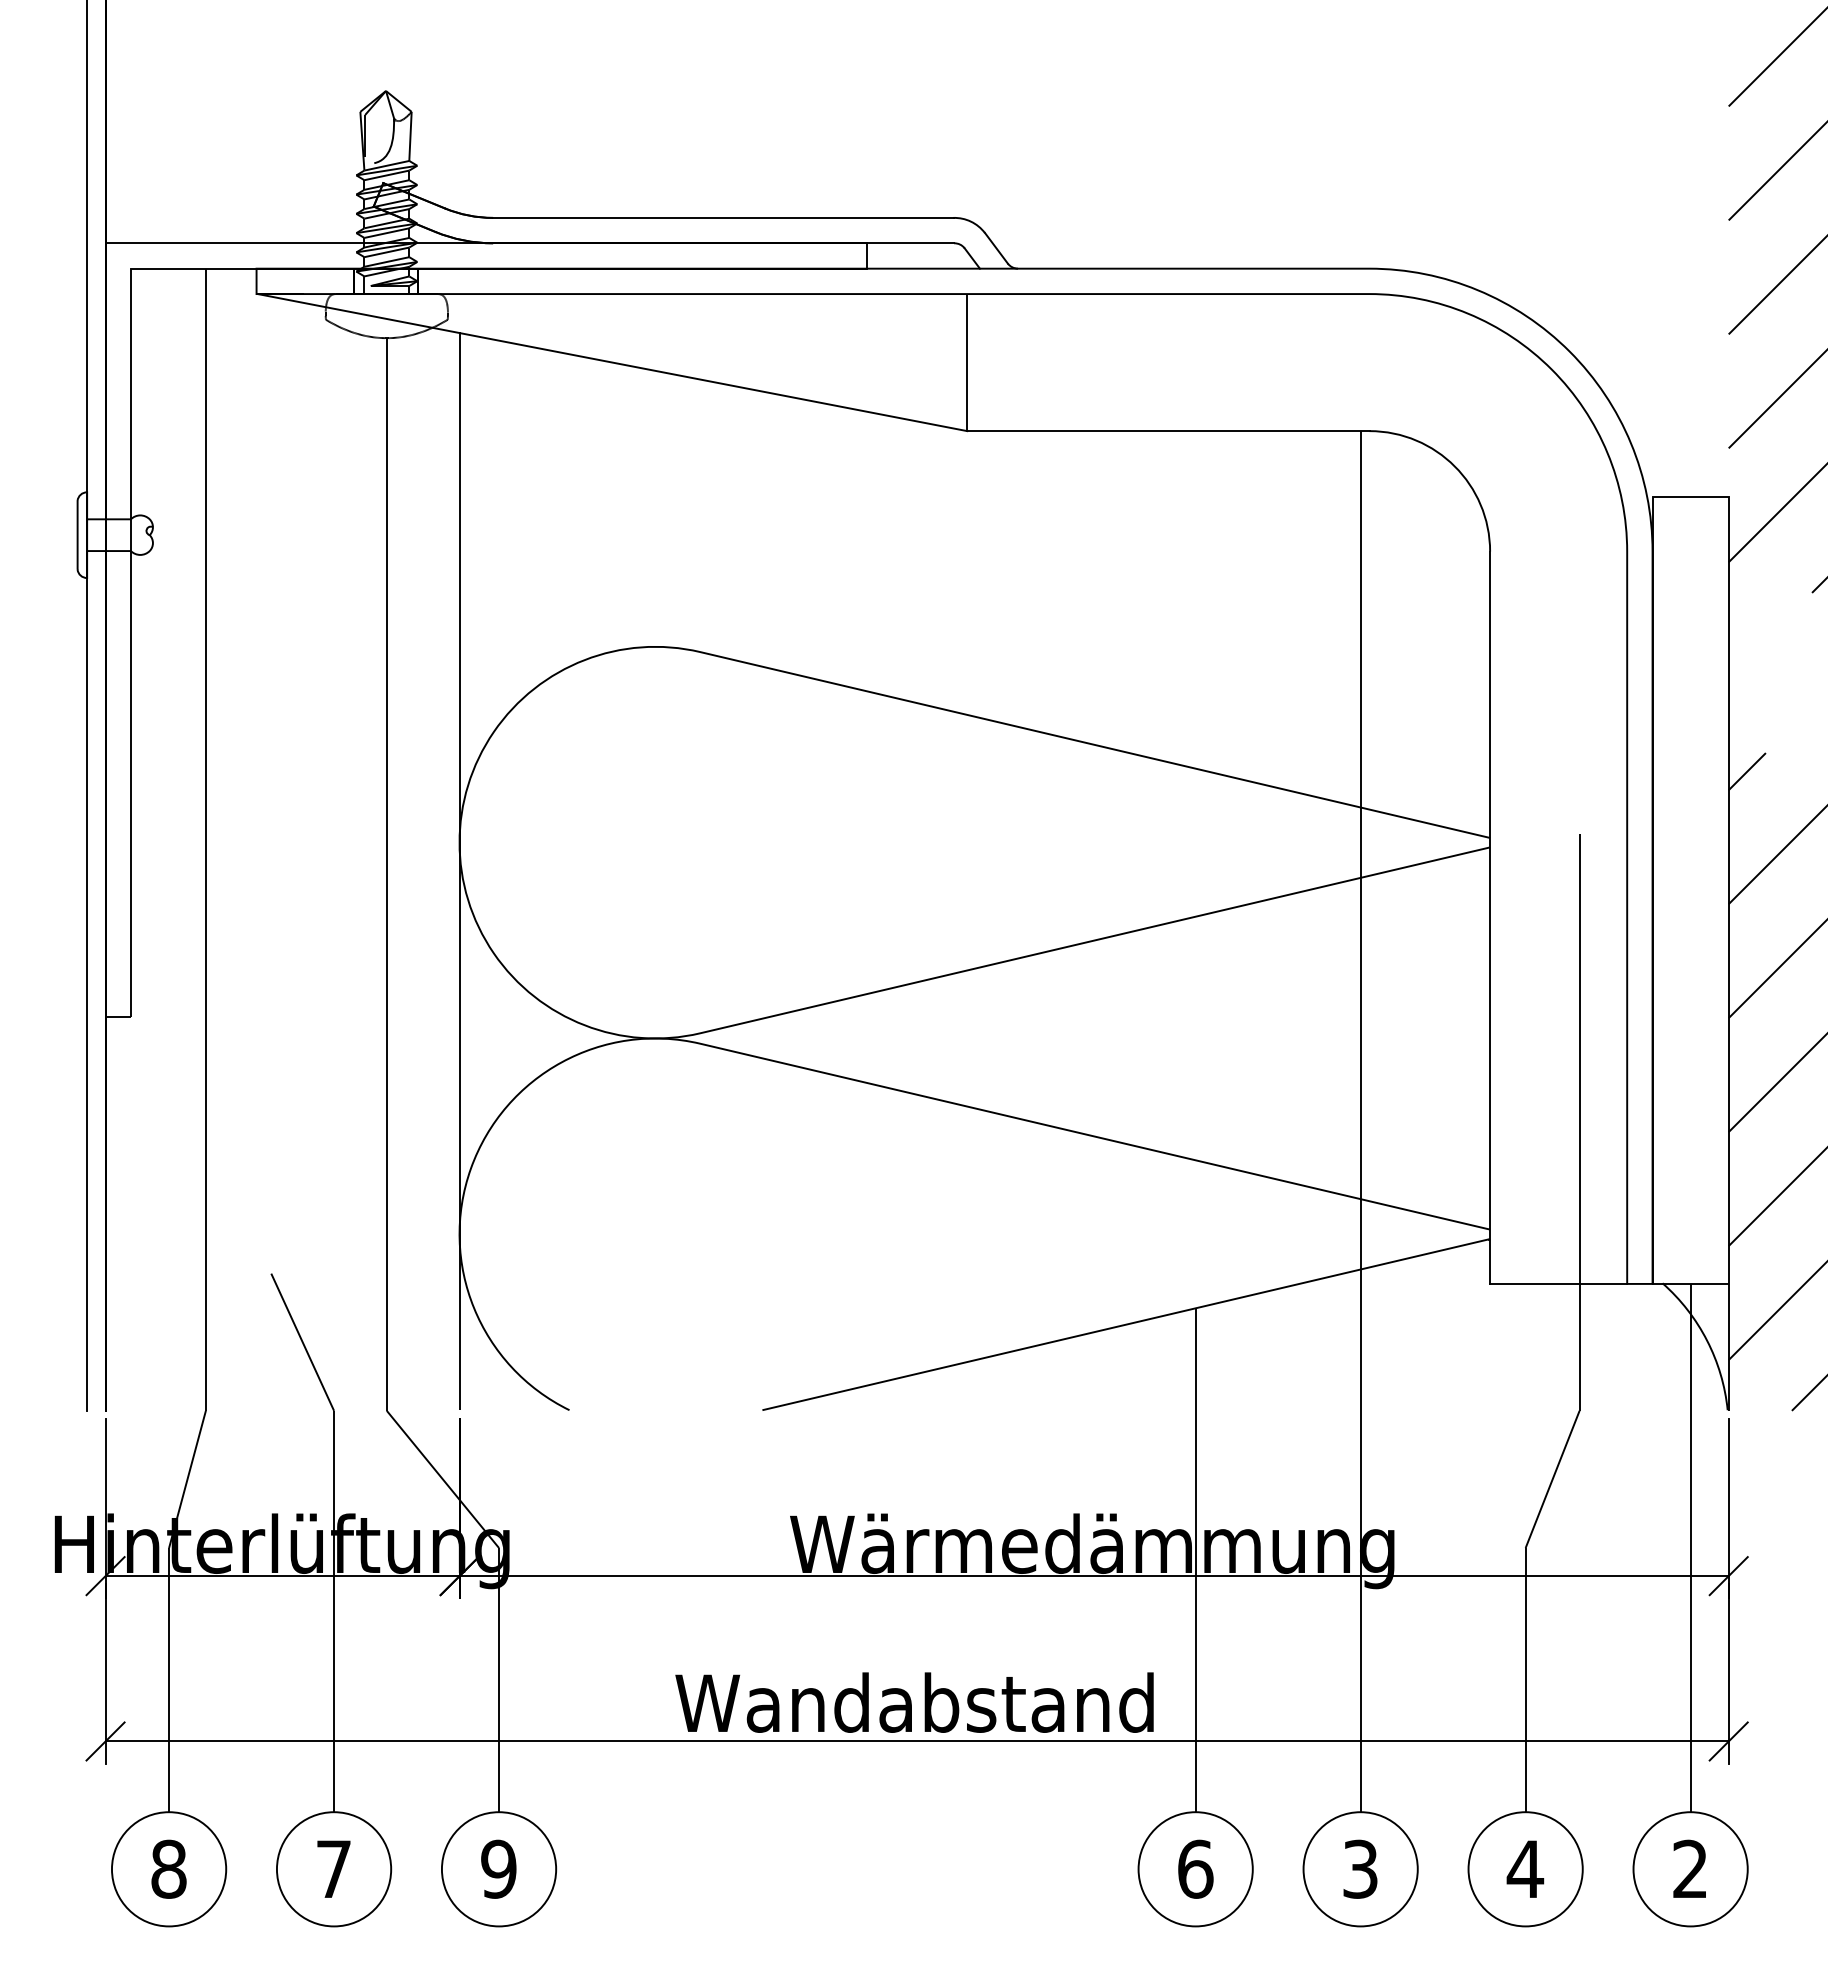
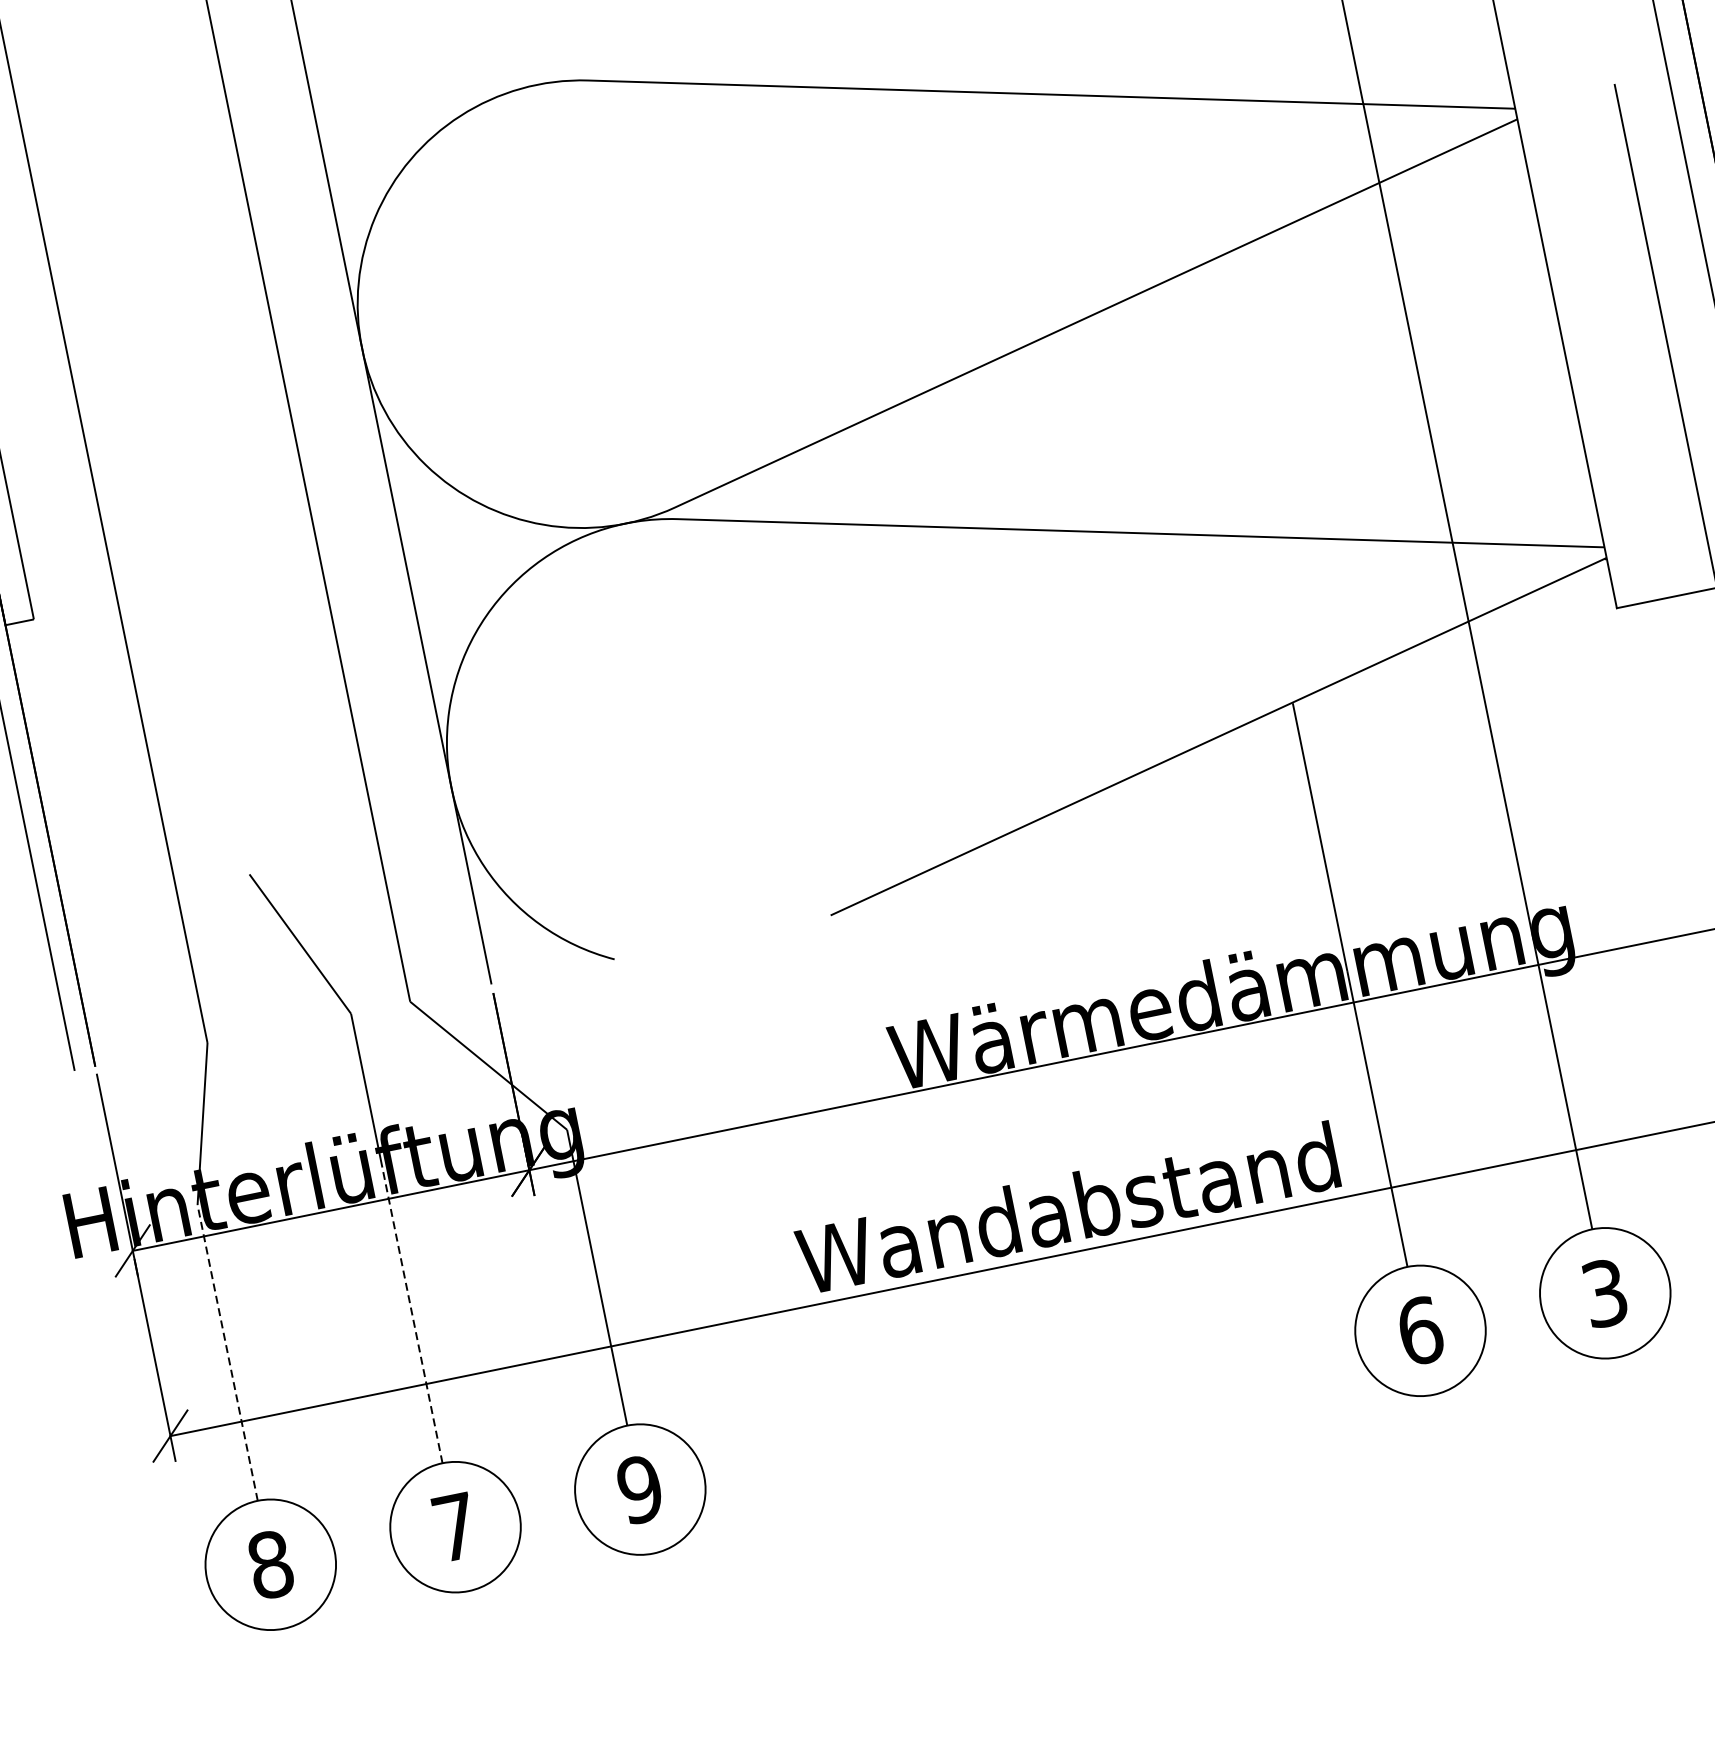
line: (169, 1679) -> (227, 1352), solid -> dashed
line: (334, 1679) -> (412, 1314), solid -> dashed

